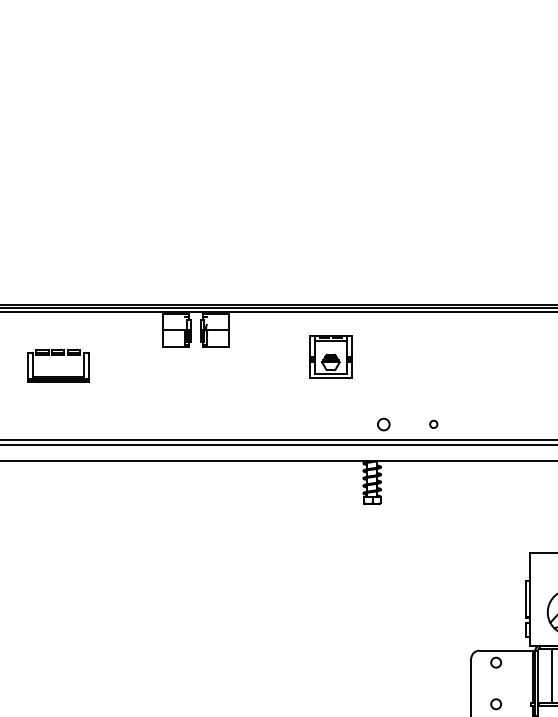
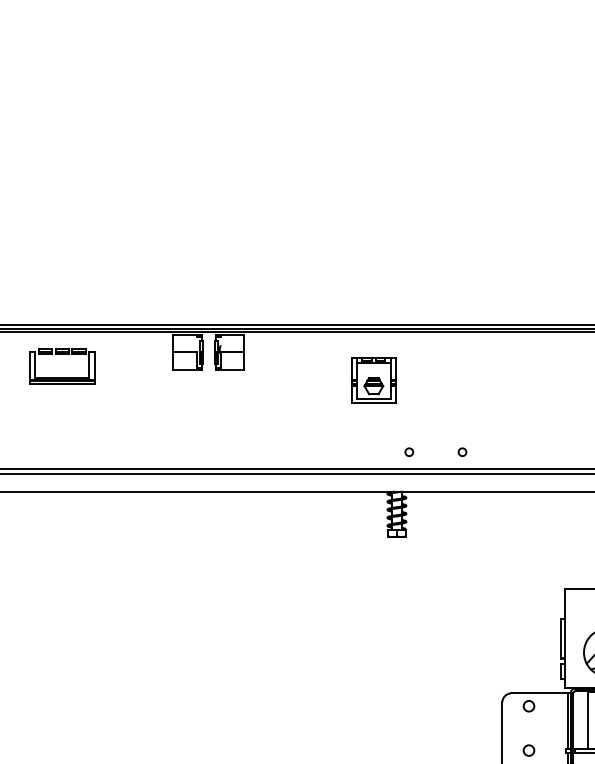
part: (330, 357) -> (373, 380), moved
part: (58, 376) -> (62, 377), moved
circle: (384, 423) -> (409, 451), size x0.62

